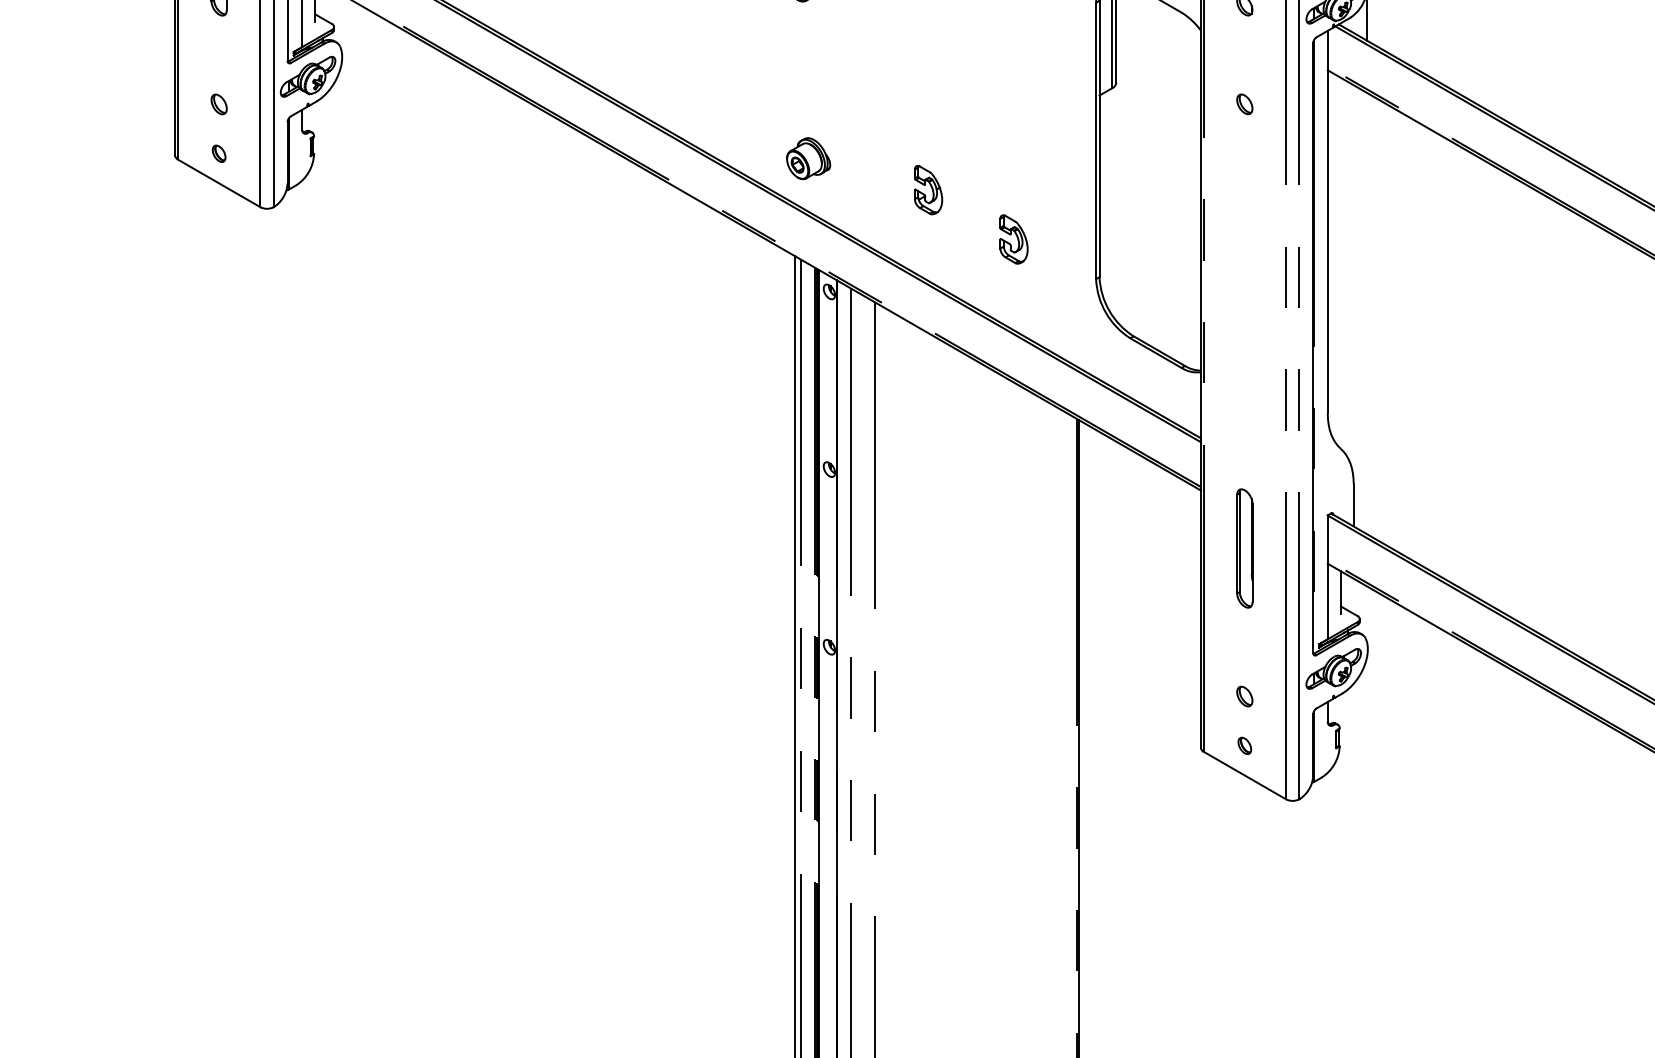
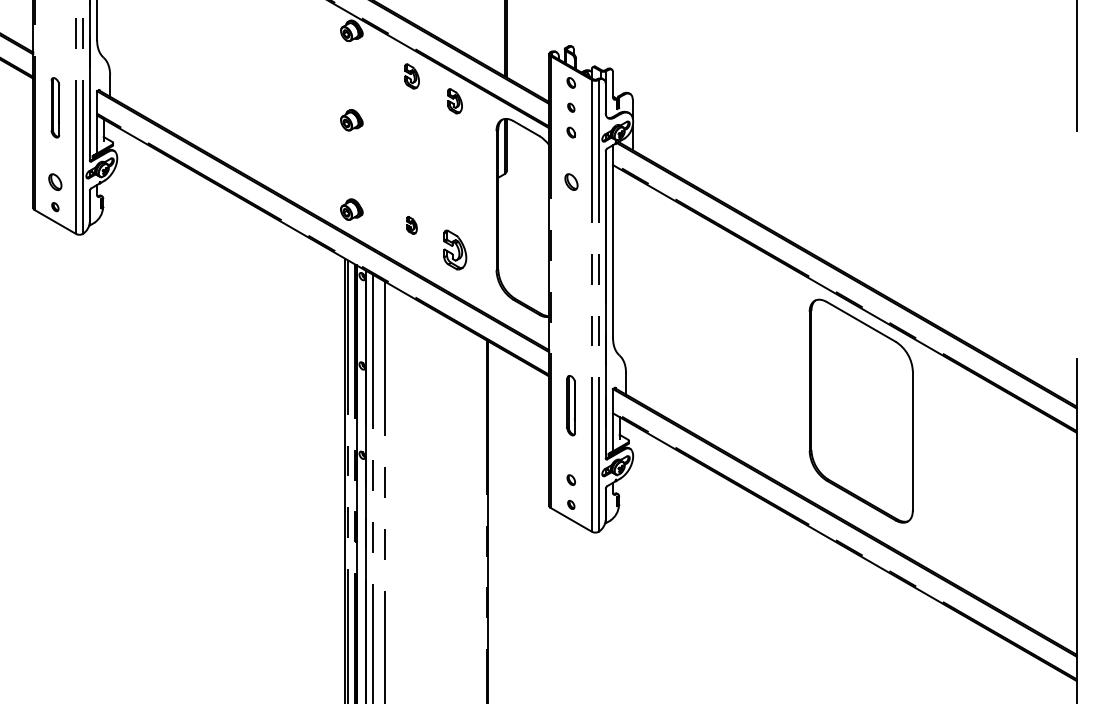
part: (219, 104) -> (55, 182), size x1.6
part: (1243, 104) -> (570, 182), size x1.6
part: (927, 190) -> (411, 225), size x0.7
part: (1012, 240) -> (454, 250), size x1.6

